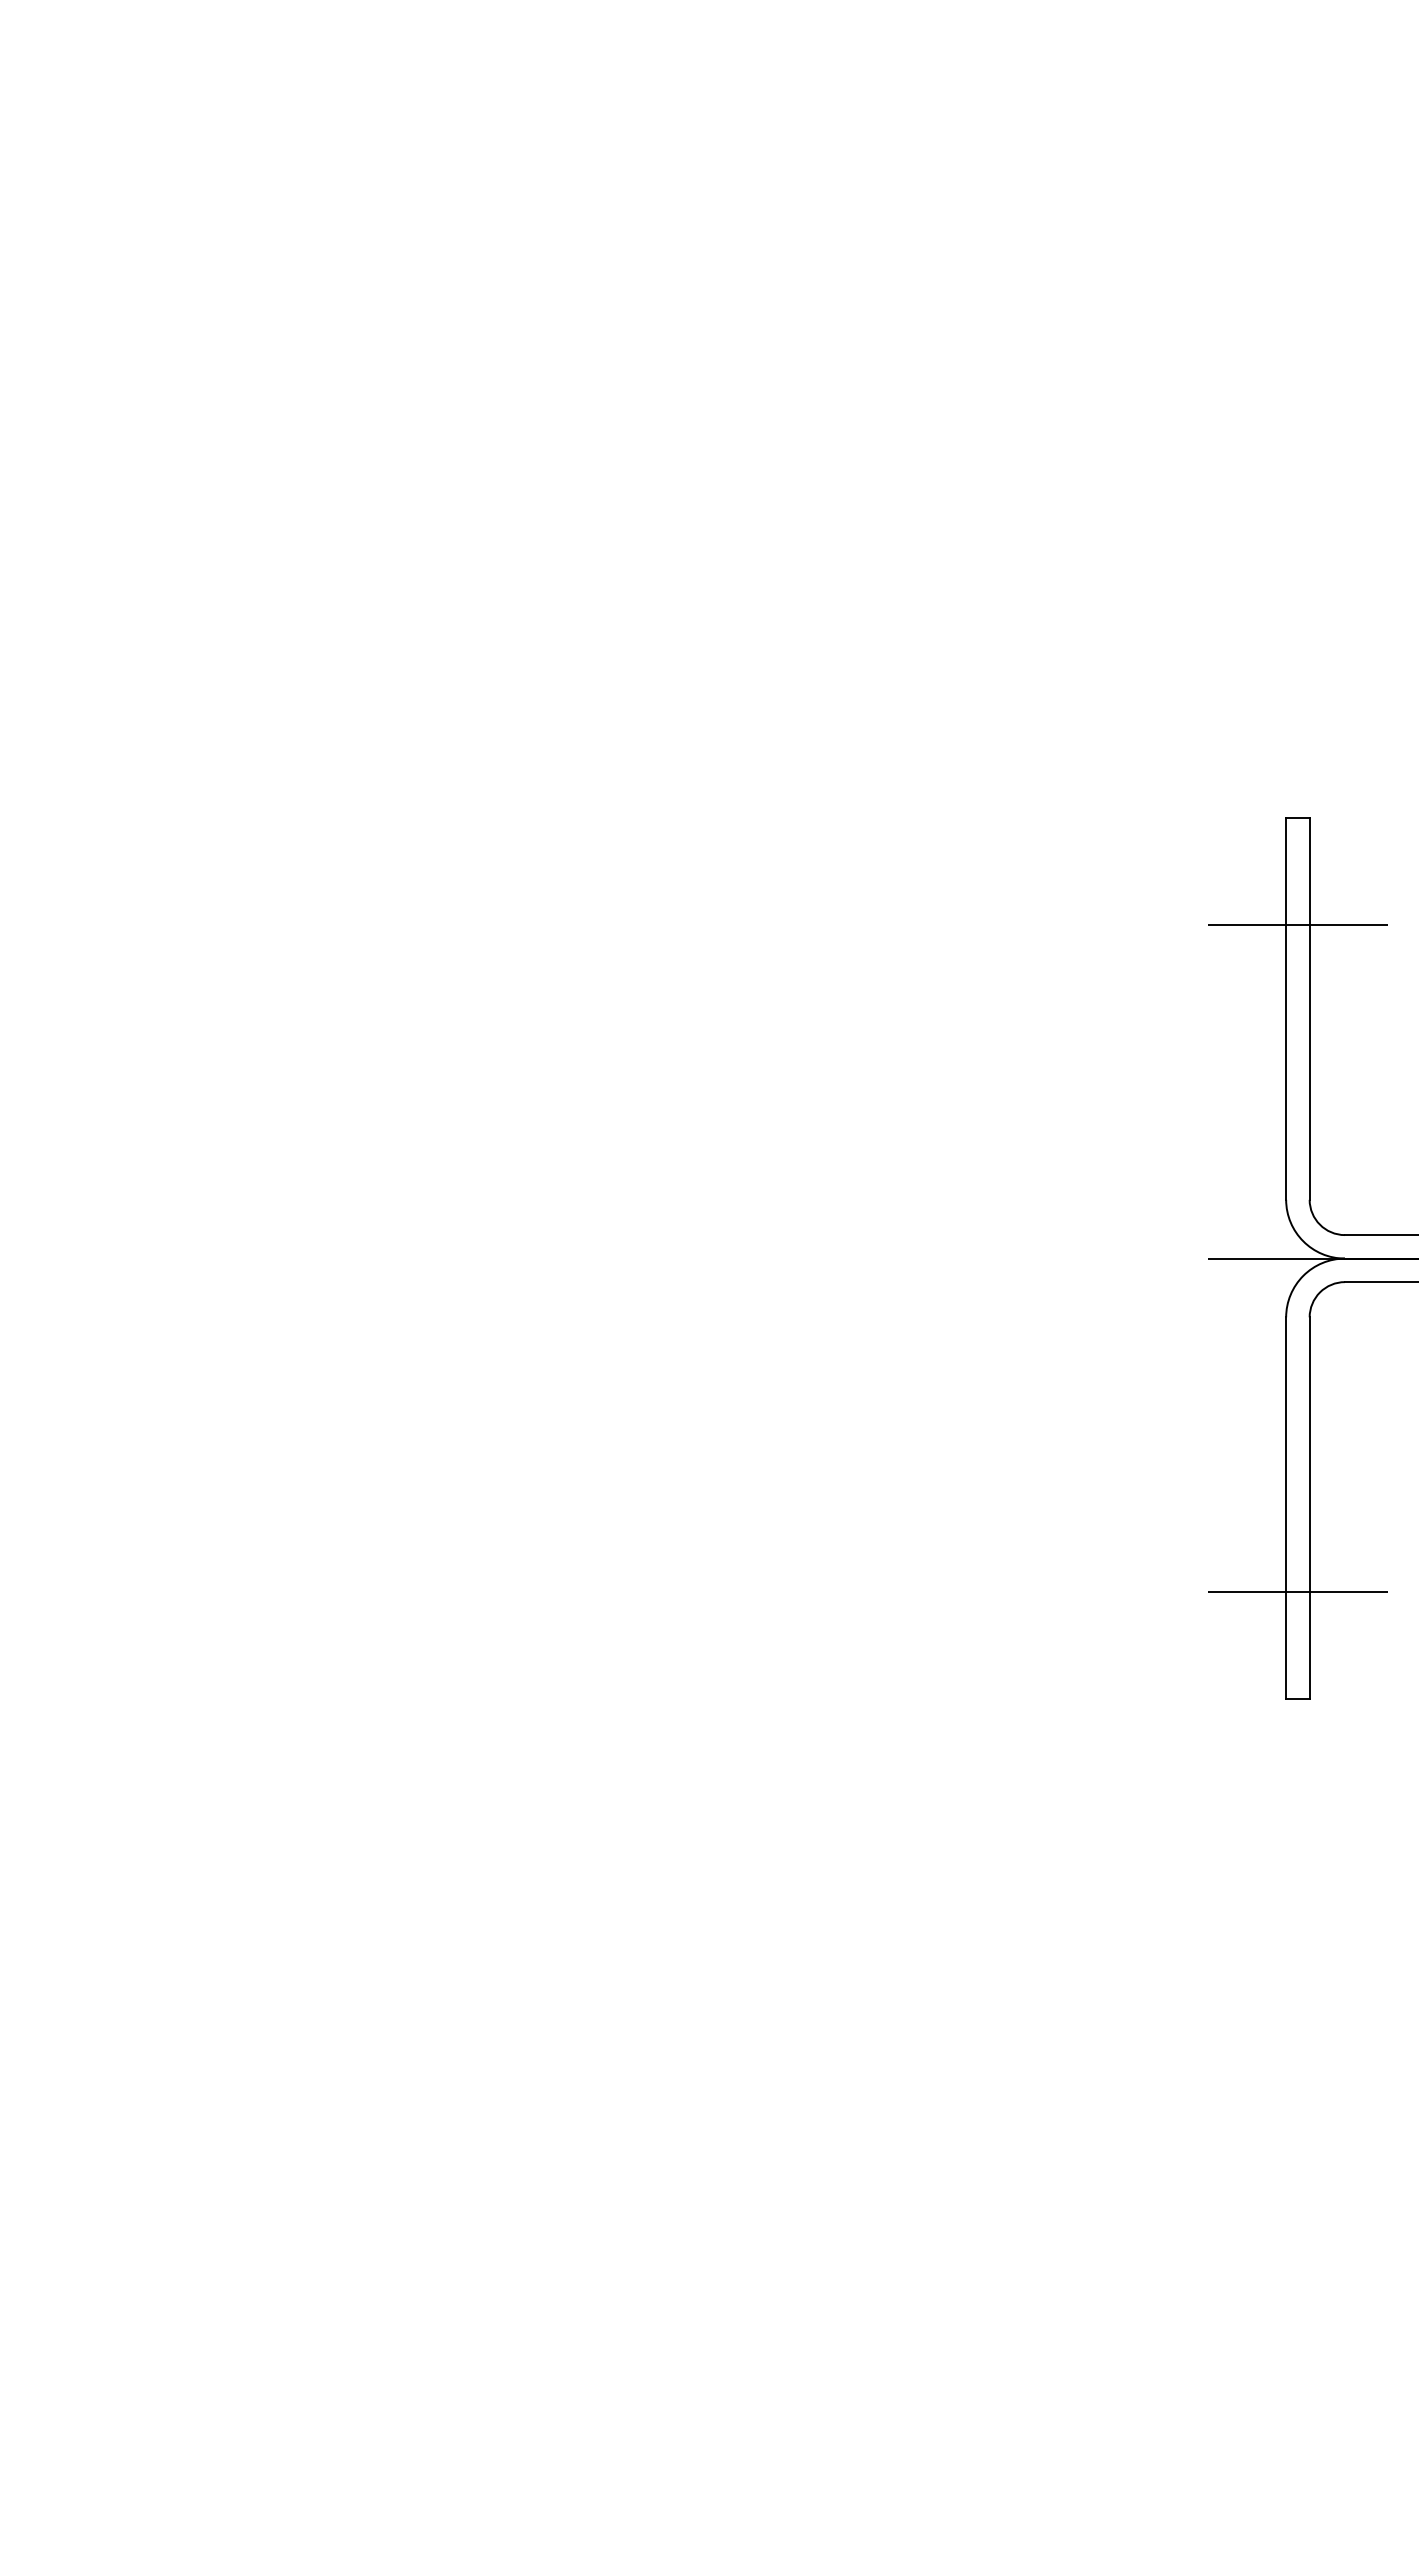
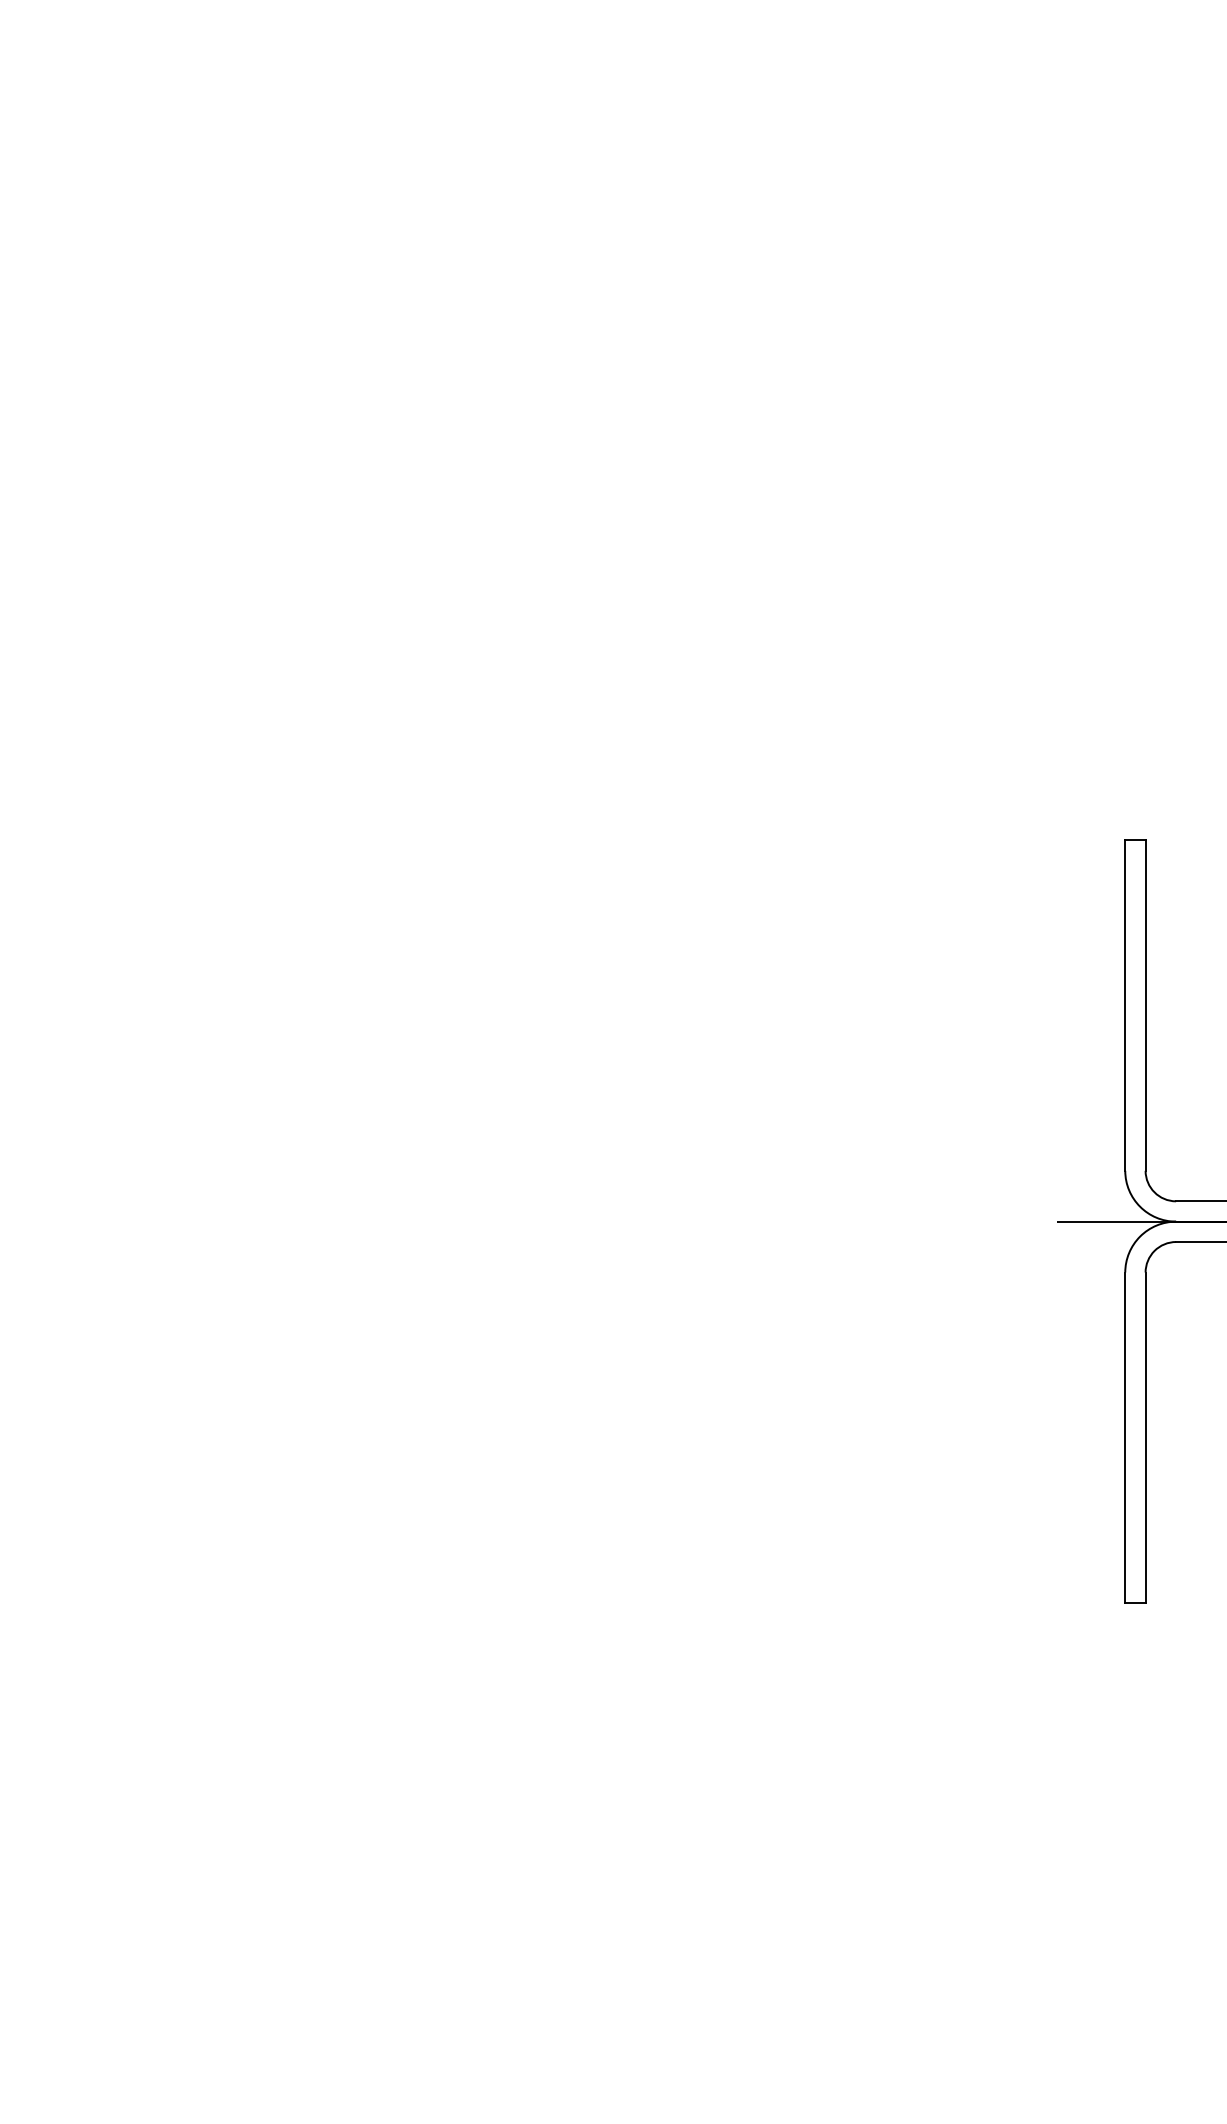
line: (1297, 925) -> (1135, 933), removed
line: (1297, 1591) -> (1135, 1509), removed

